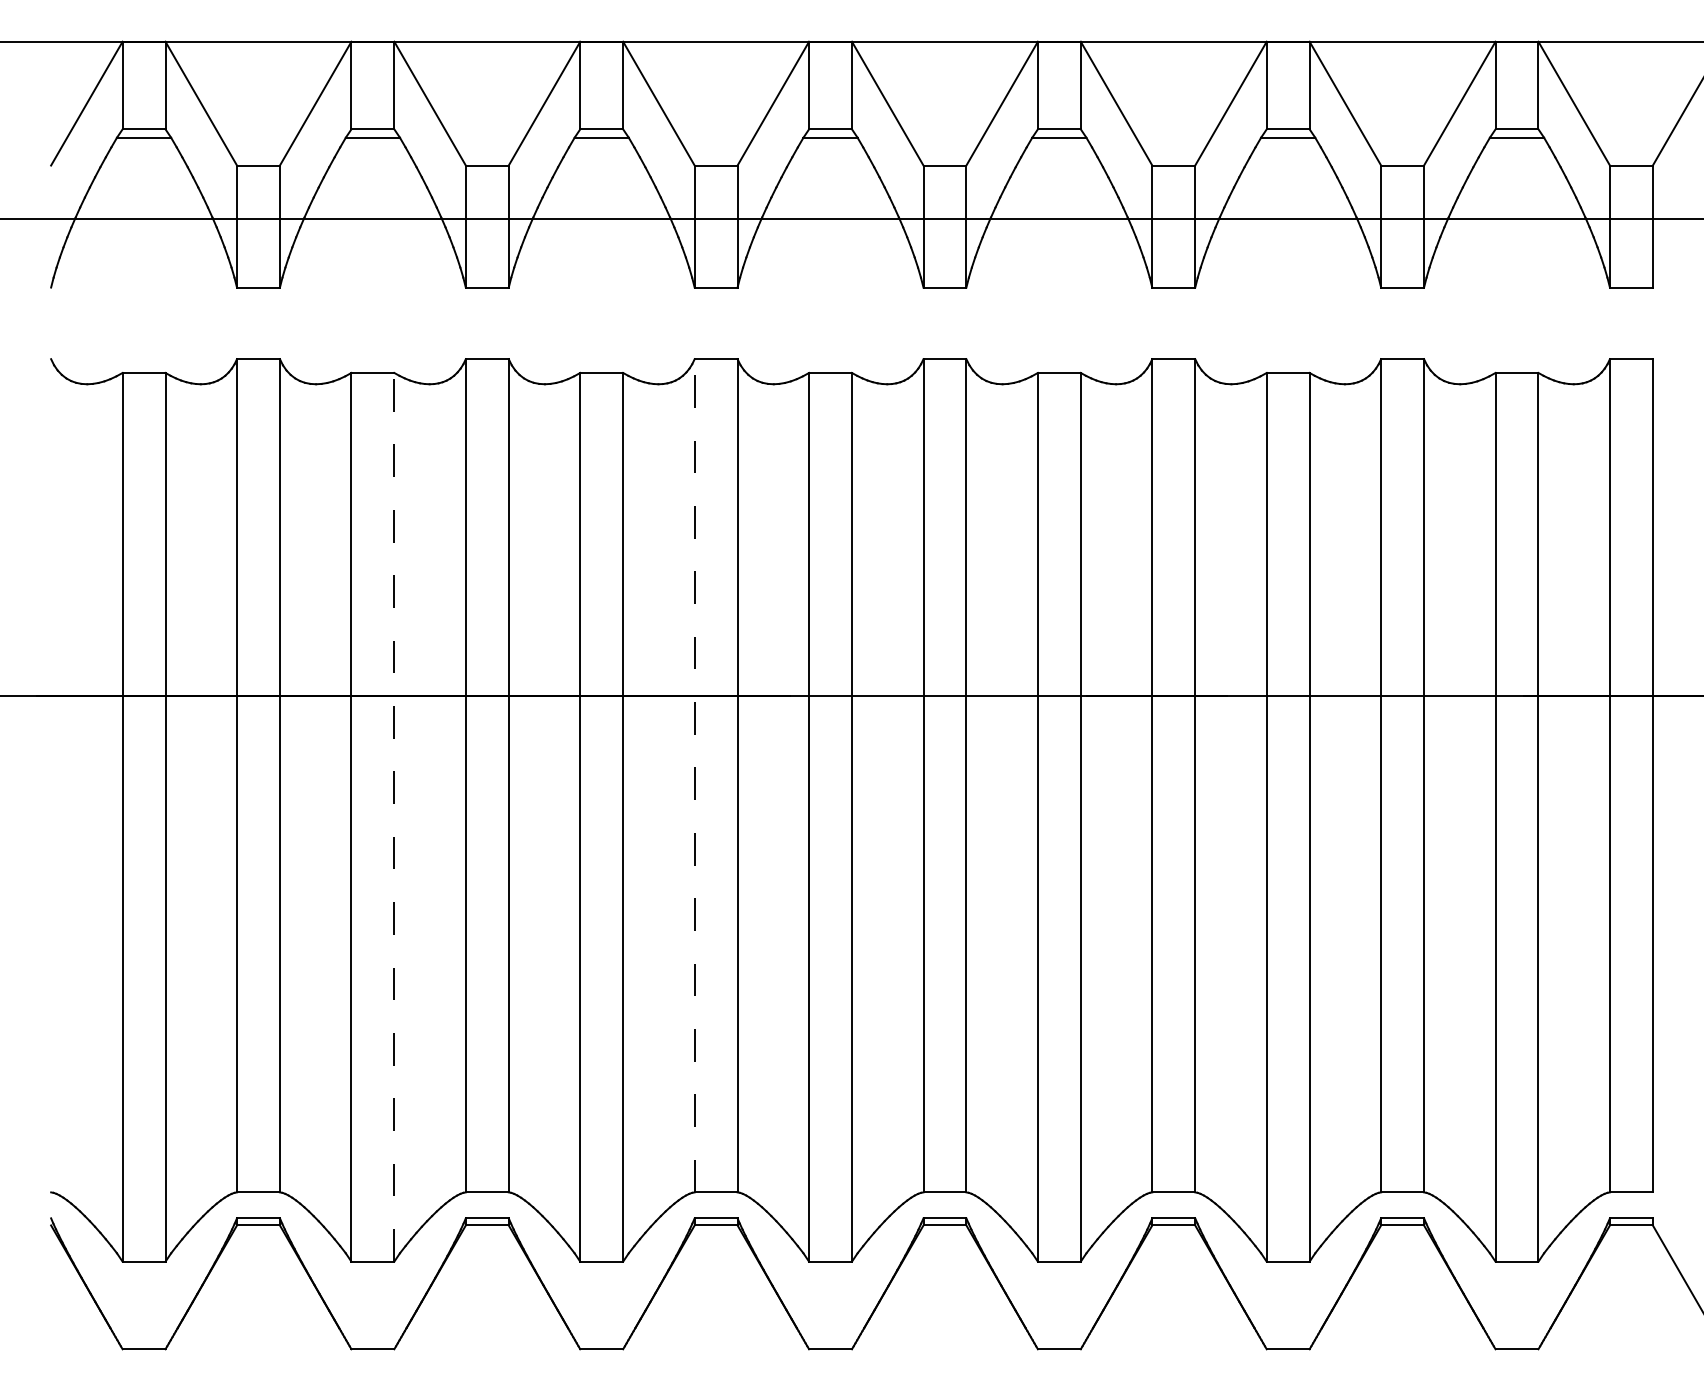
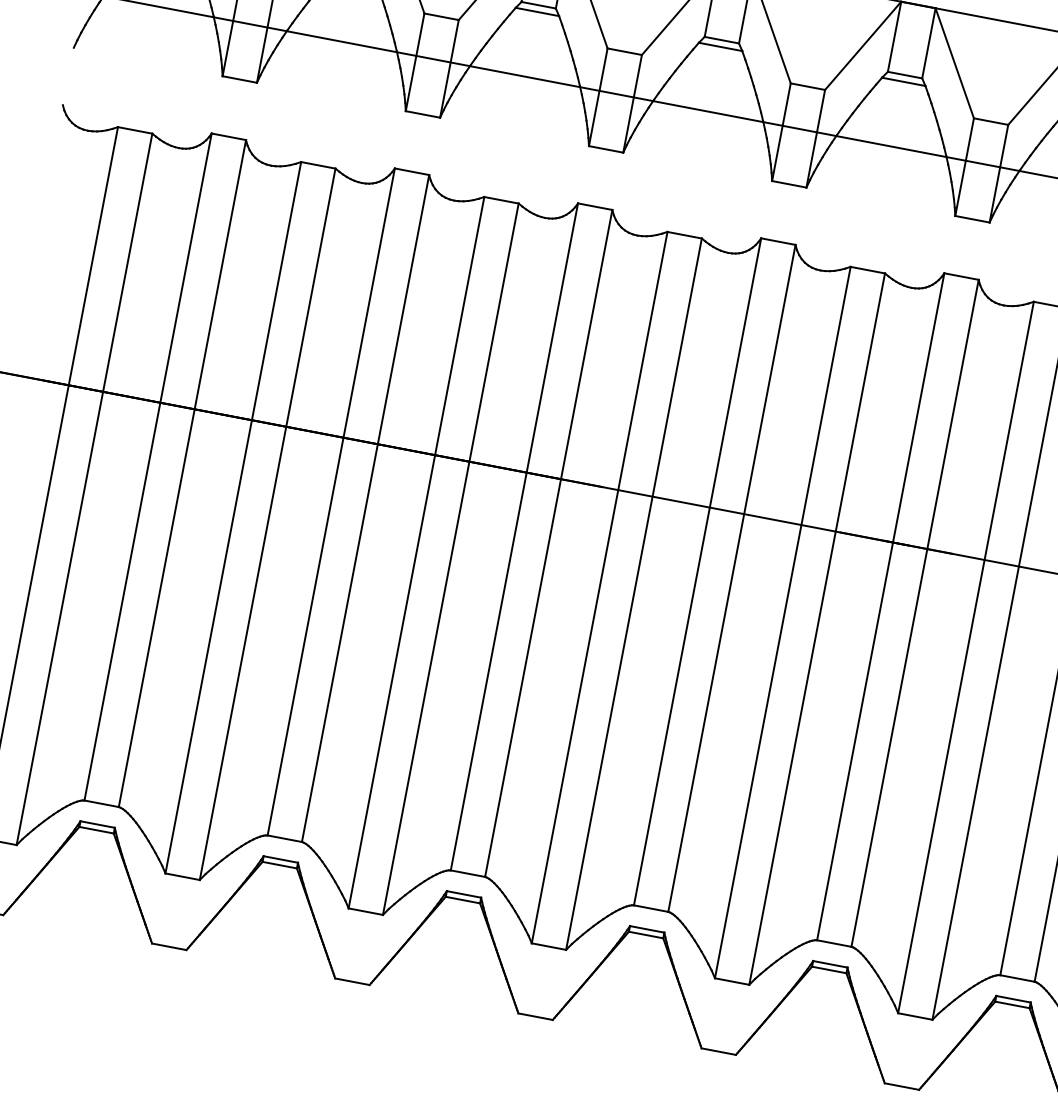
line: (694, 775) -> (514, 536), dashed -> solid
line: (394, 816) -> (267, 523), dashed -> solid

